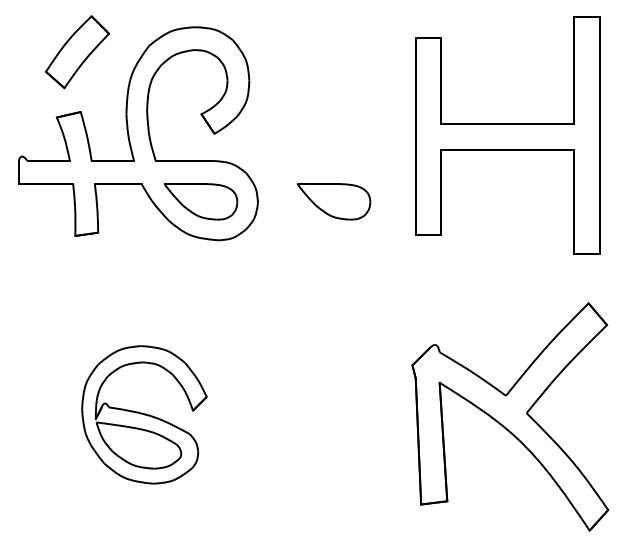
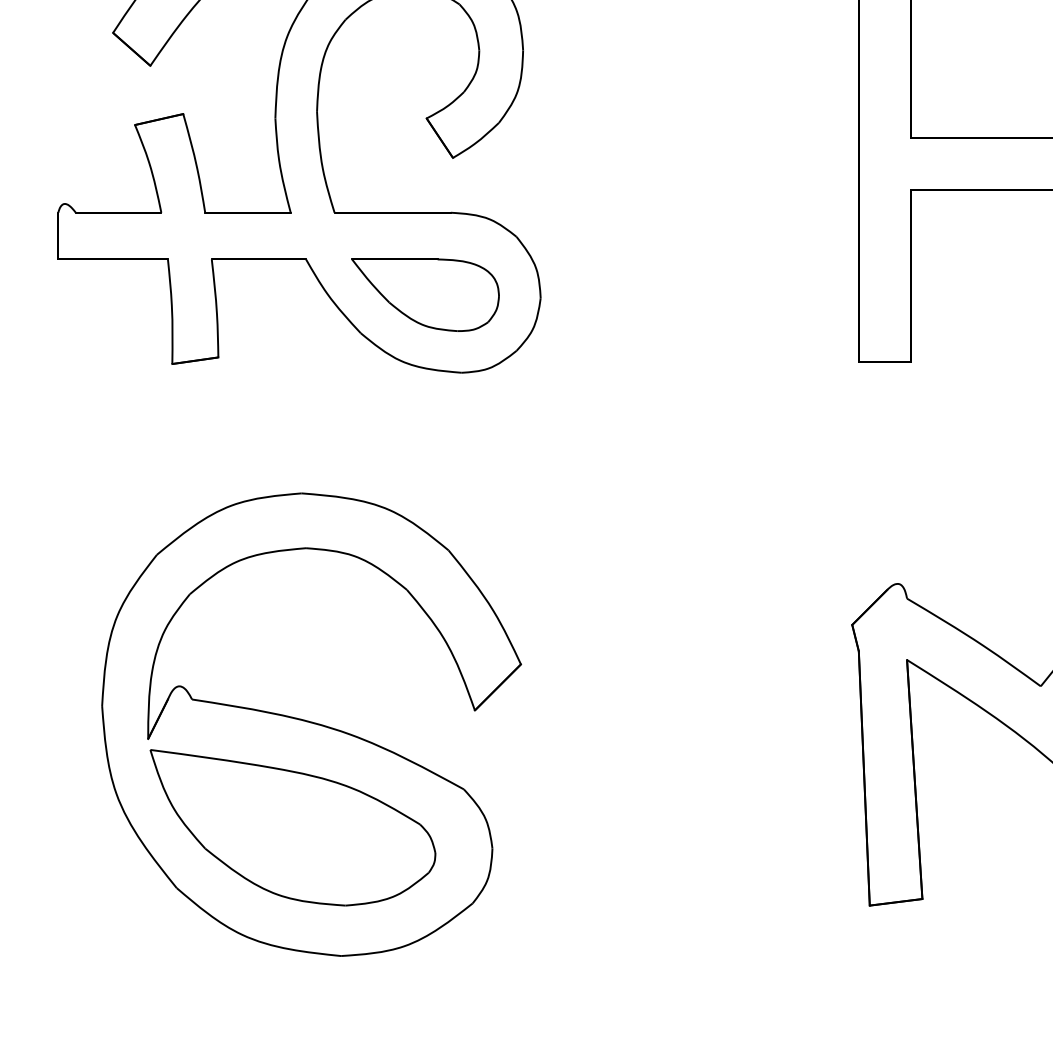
part: (334, 201) -> (694, 294), removed
part: (144, 414) -> (311, 724), size x1.67

